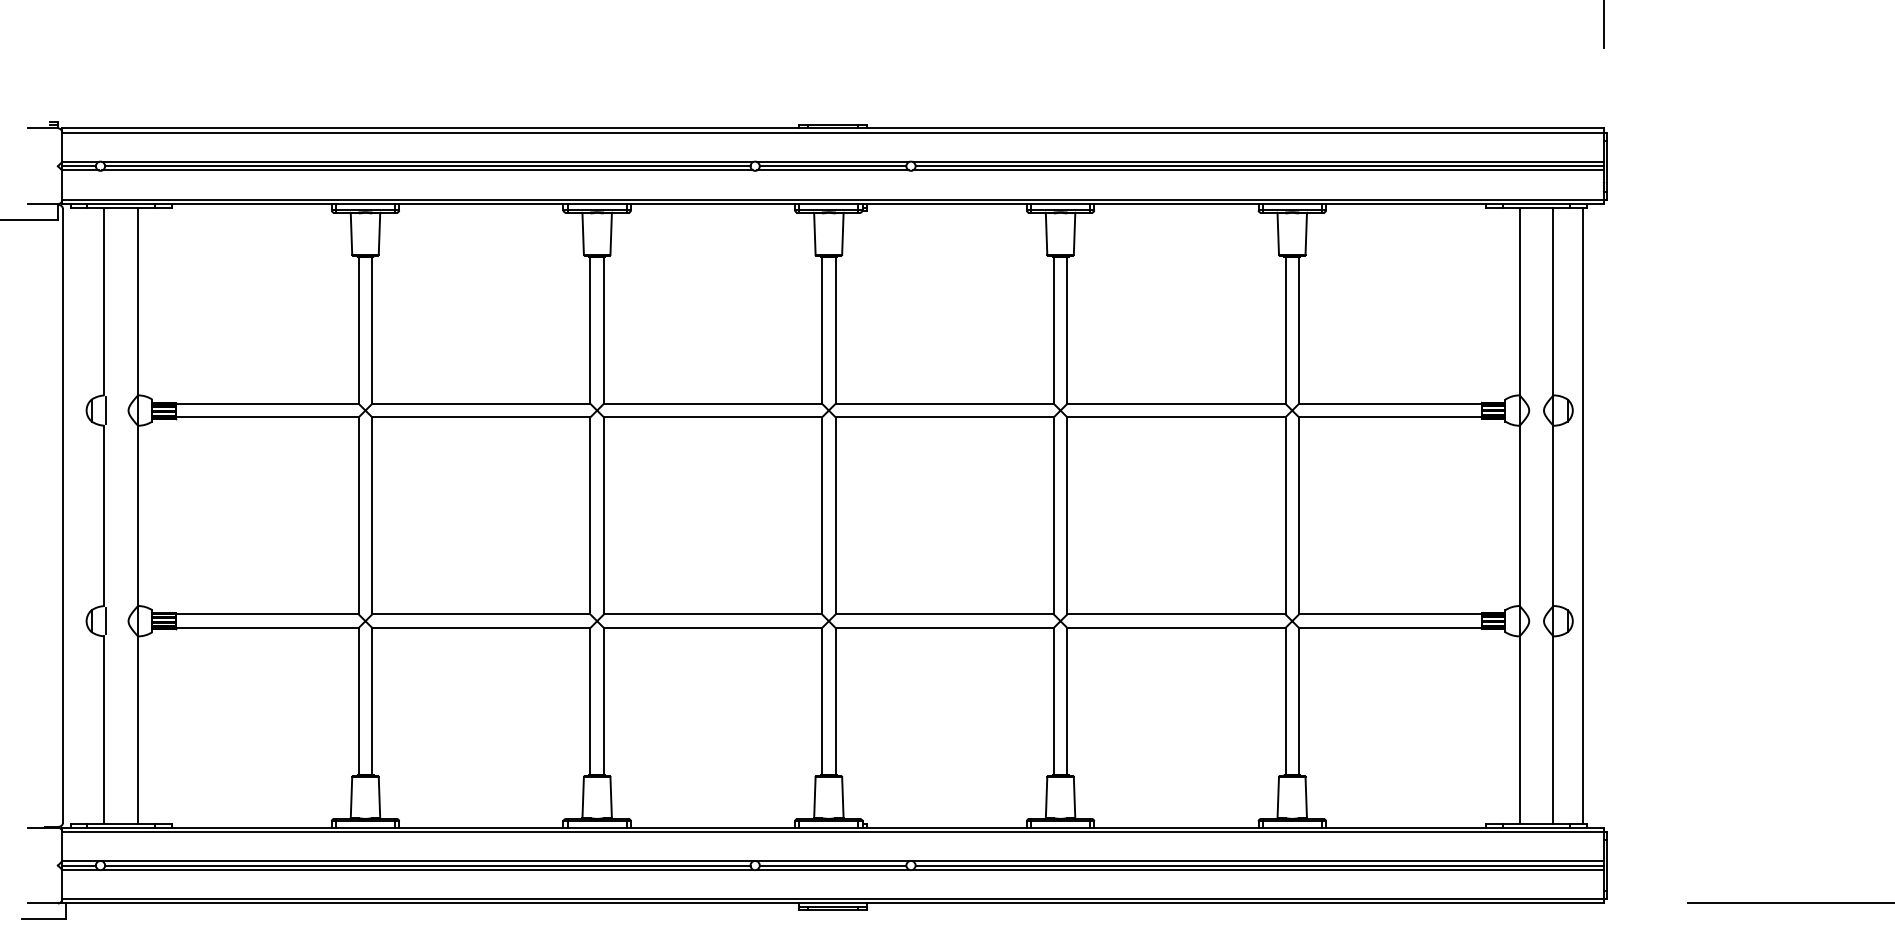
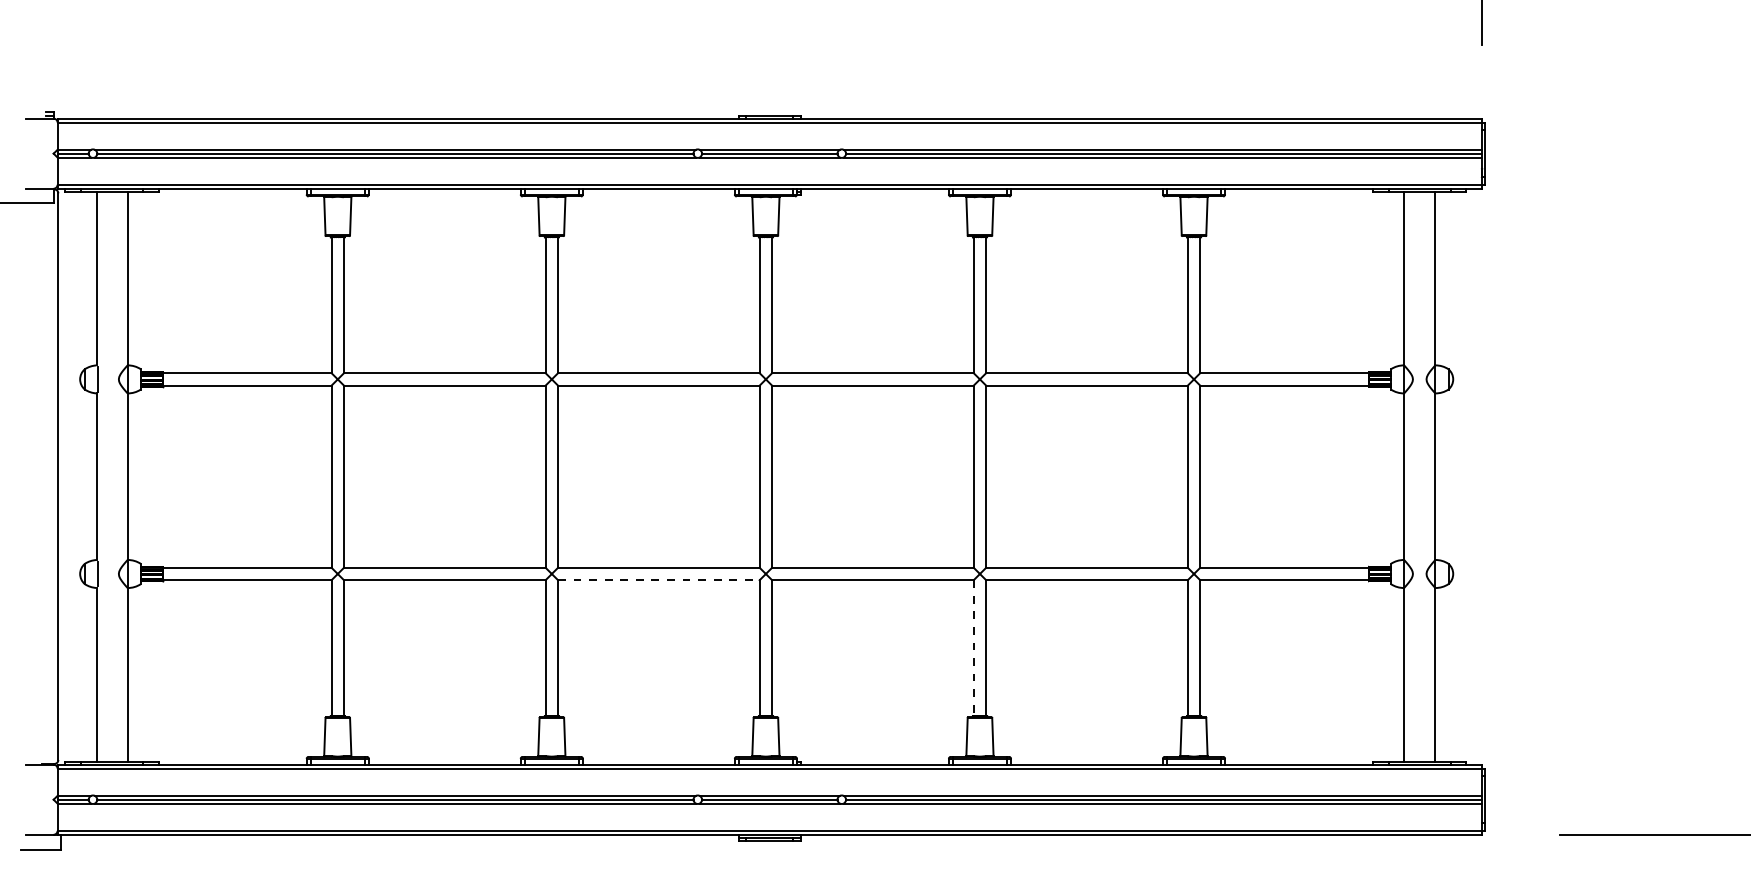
line: (1582, 515) -> (1462, 476), removed
line: (712, 628) -> (658, 580), solid -> dashed
line: (1053, 701) -> (973, 648), solid -> dashed

